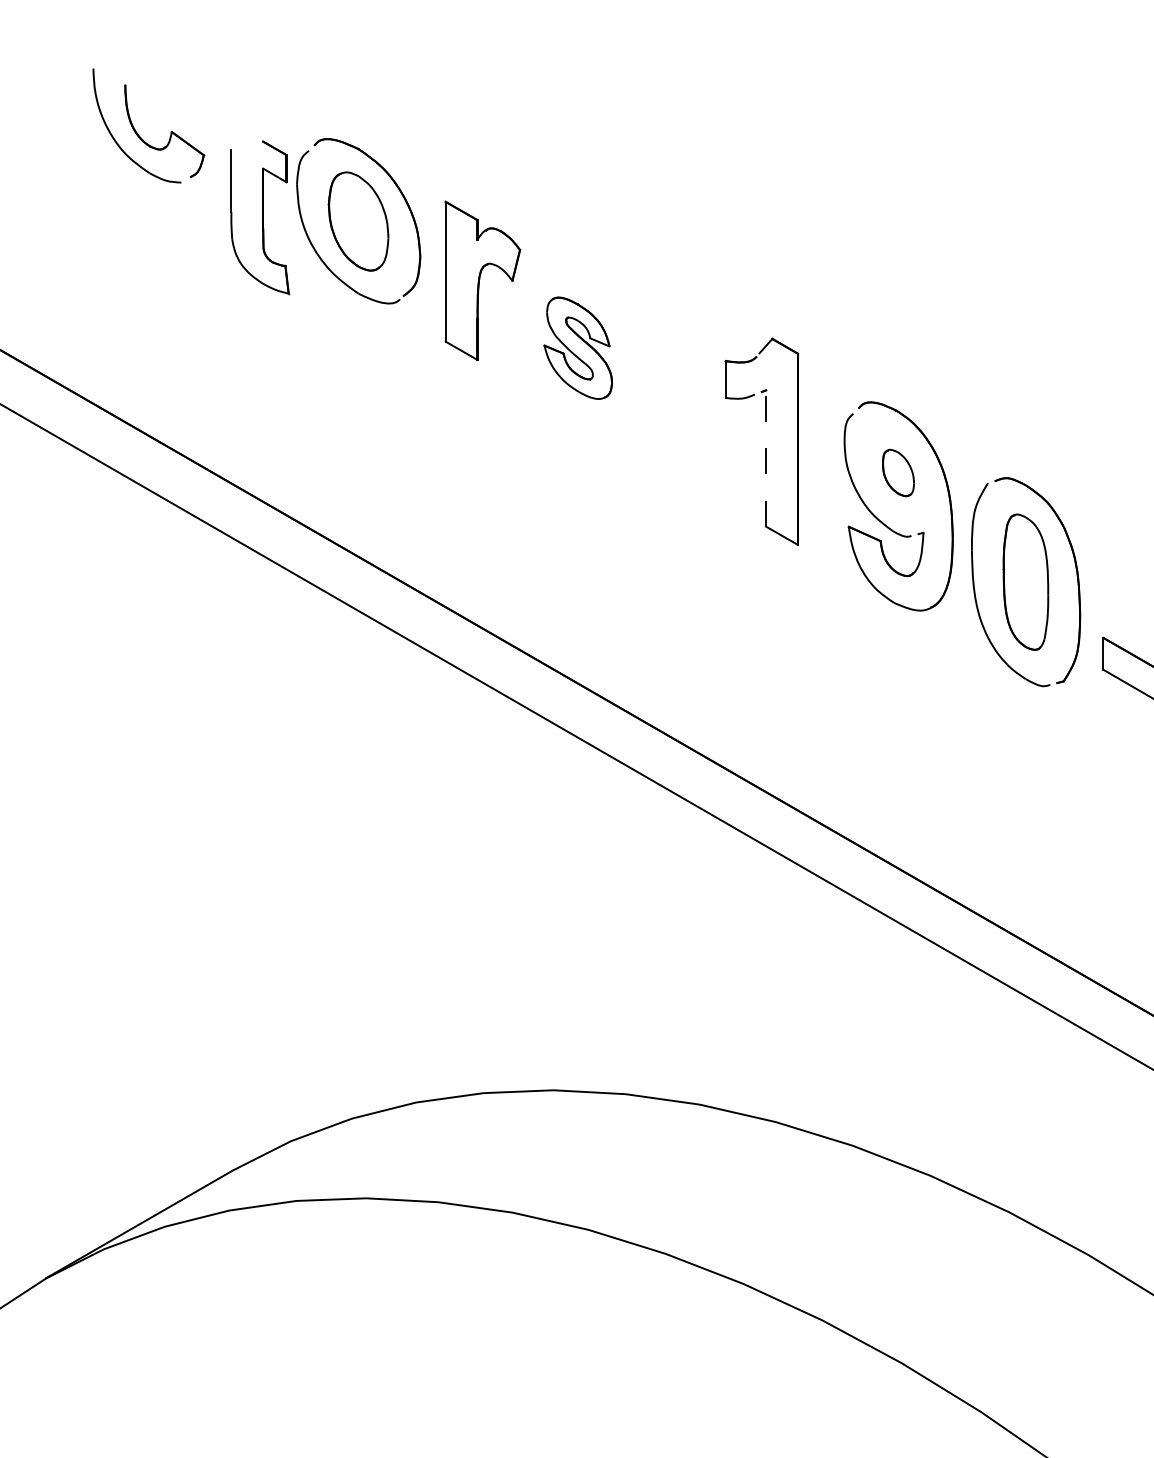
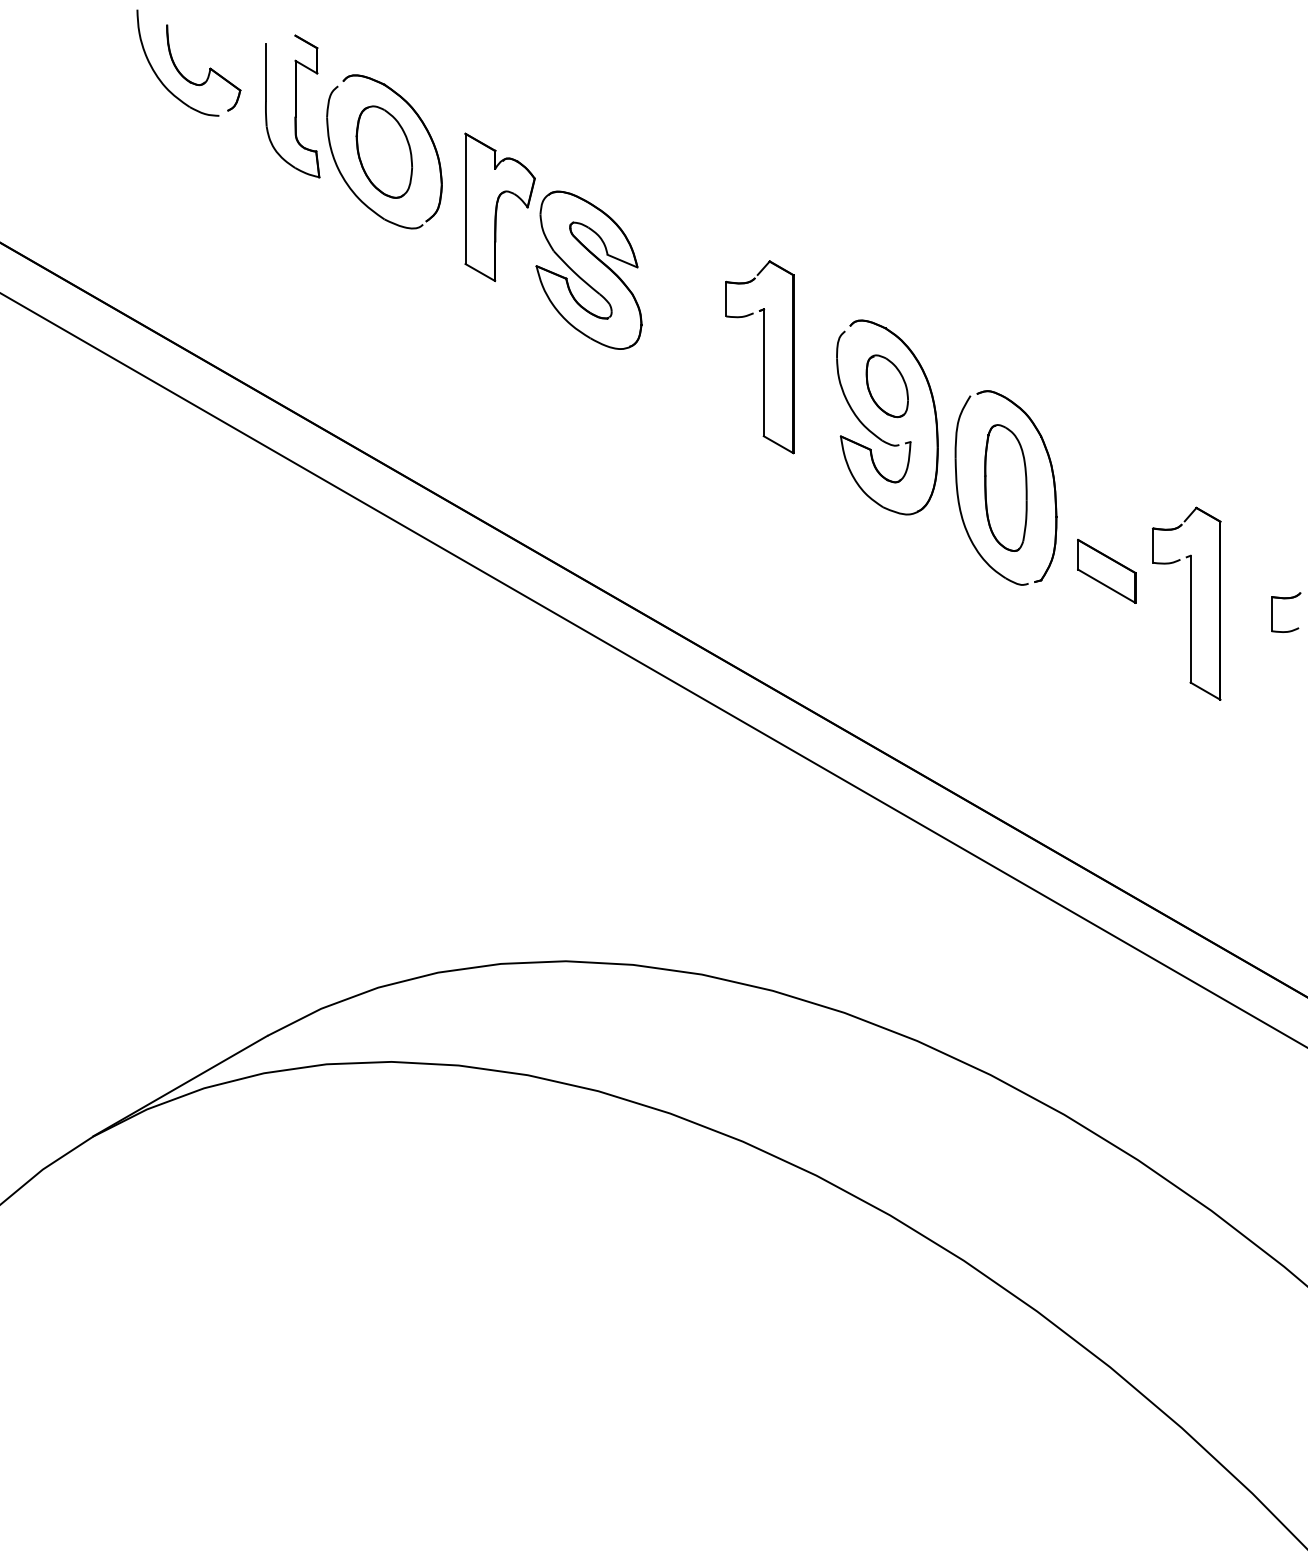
part: (259, 217) -> (292, 106), moved
part: (577, 347) -> (588, 269), size x1.67
line: (765, 458) -> (763, 372), dashed -> solid
part: (897, 473) -> (886, 386), size x1.43

